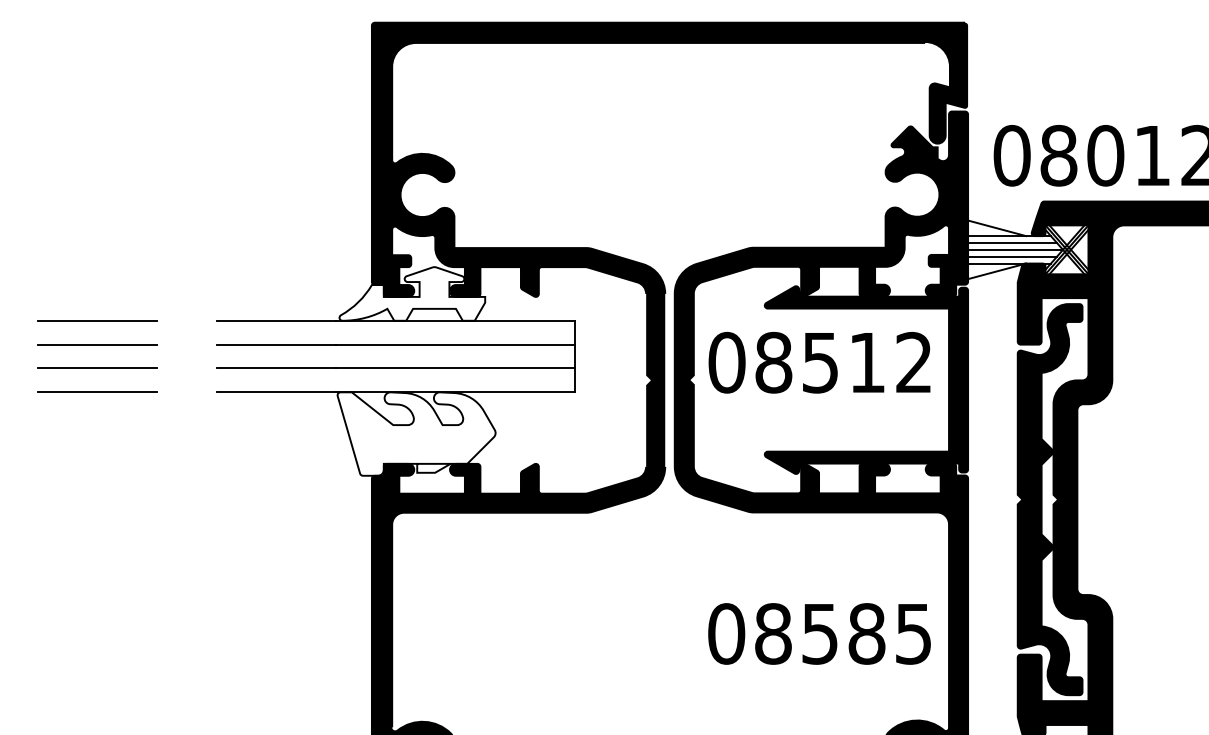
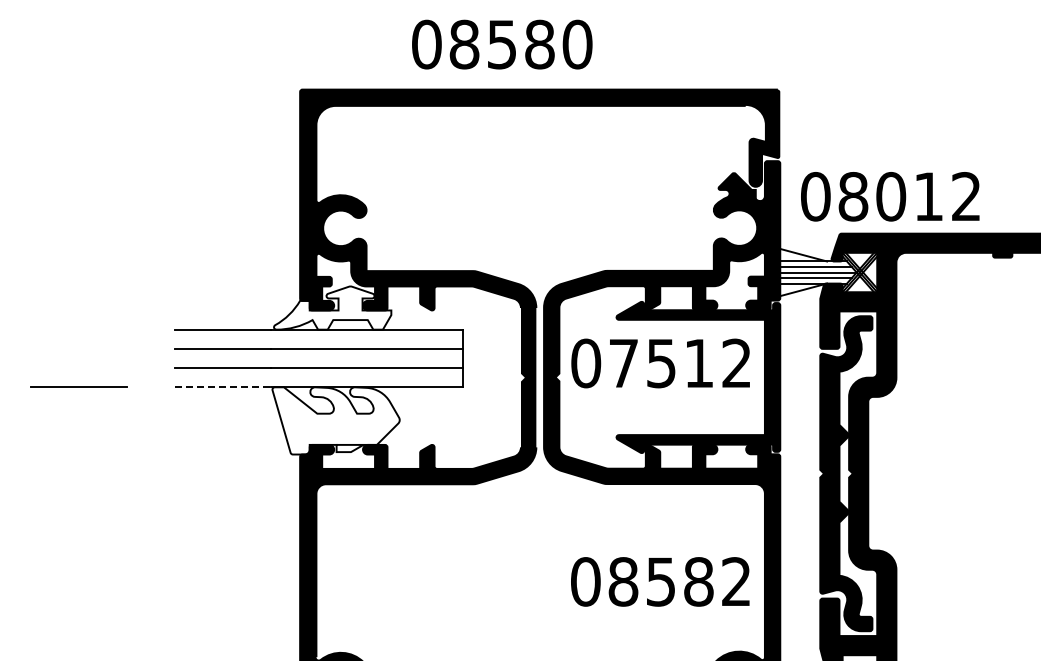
line: (98, 320) -> (79, 329), removed
line: (98, 344) -> (79, 348), removed
text: (773, 362) -> (623, 363), 08512 -> 07512
line: (98, 368) -> (79, 368), removed
line: (276, 392) -> (223, 387), solid -> dashed
text: (913, 633) -> (736, 581), 08585 -> 08582

